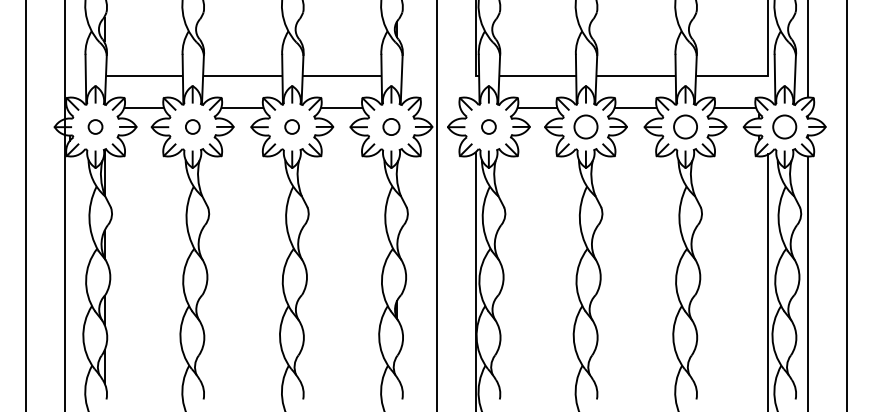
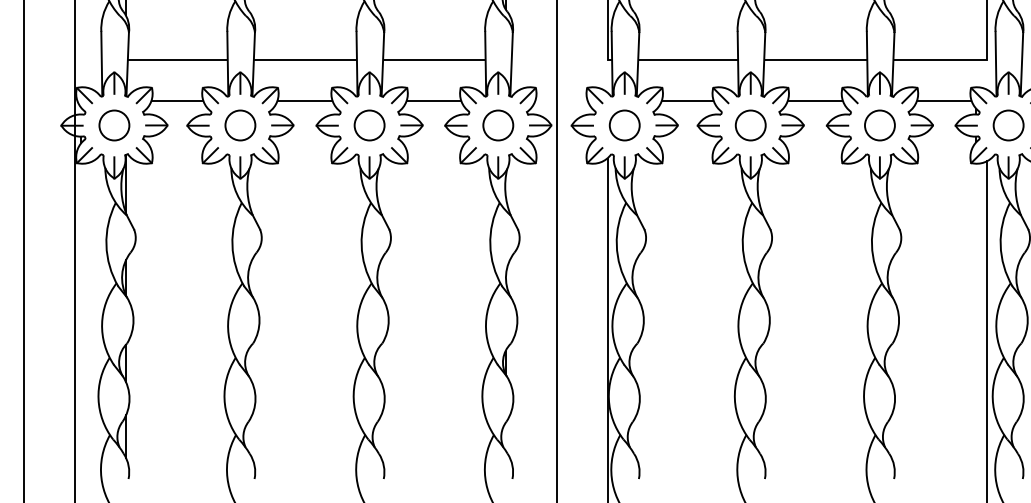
circle: (95, 126) -> (114, 124), size x1.67
circle: (192, 126) -> (240, 124), size x1.67
circle: (291, 126) -> (368, 124), size x1.67
circle: (391, 126) -> (498, 124), size x1.43
circle: (488, 126) -> (624, 124), size x1.67

